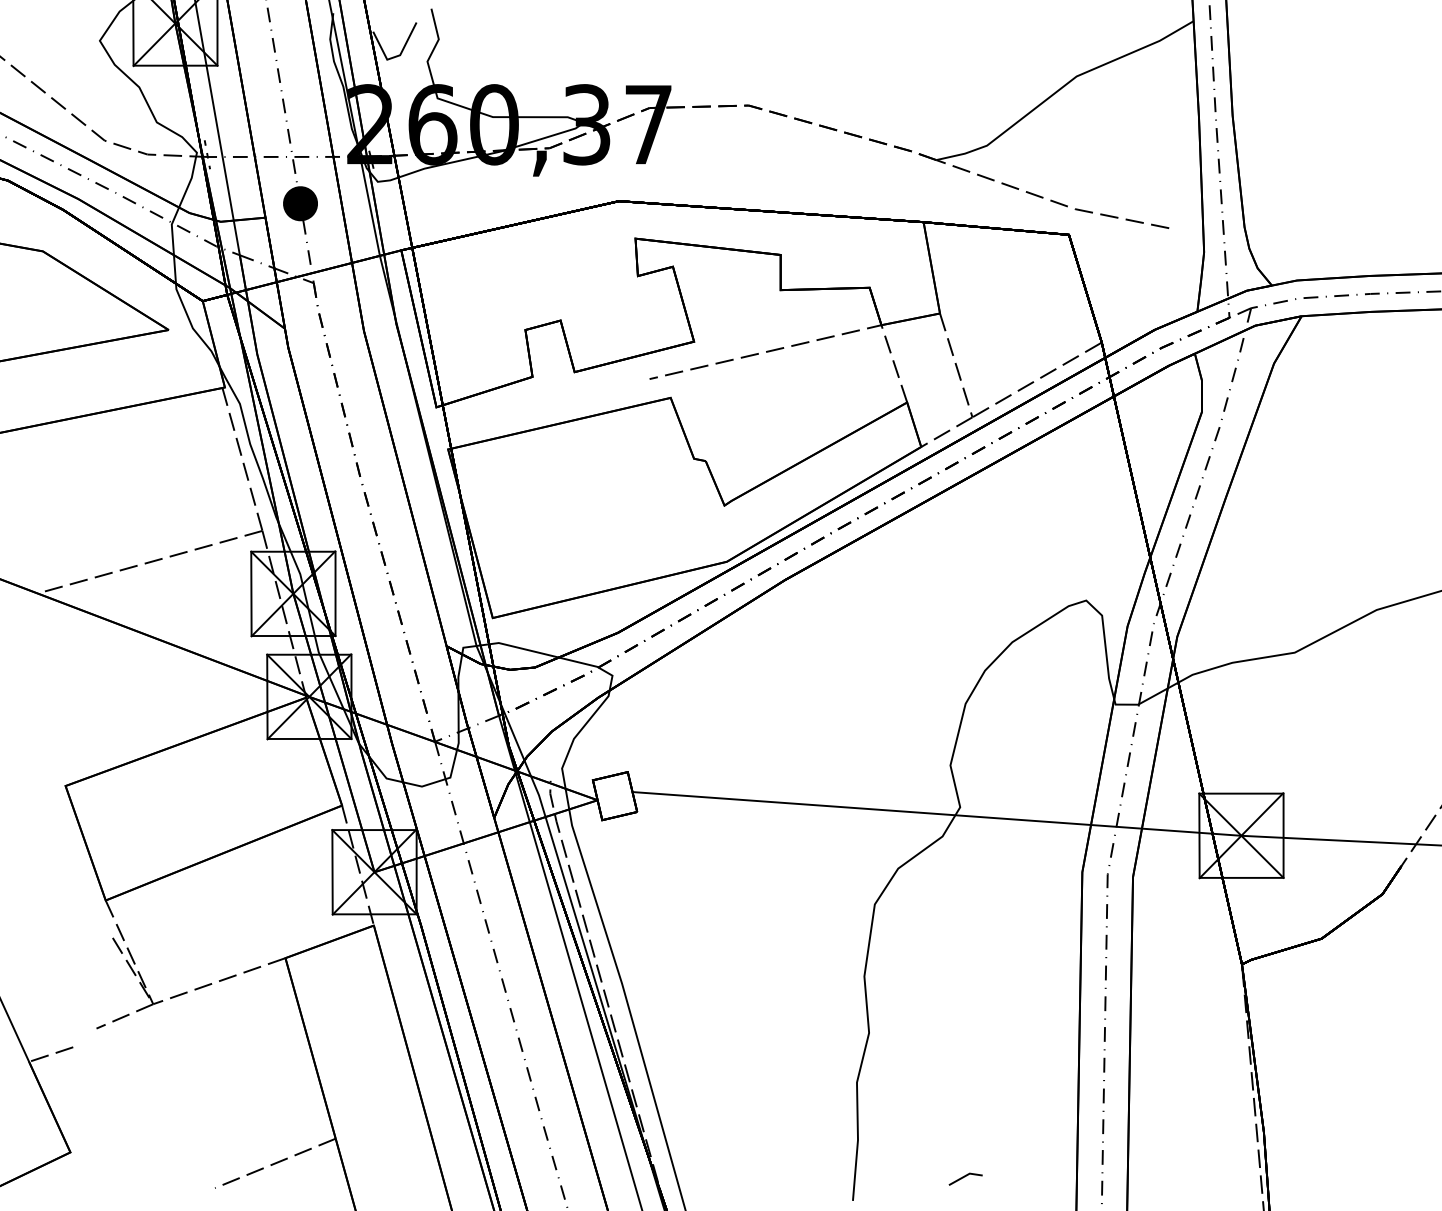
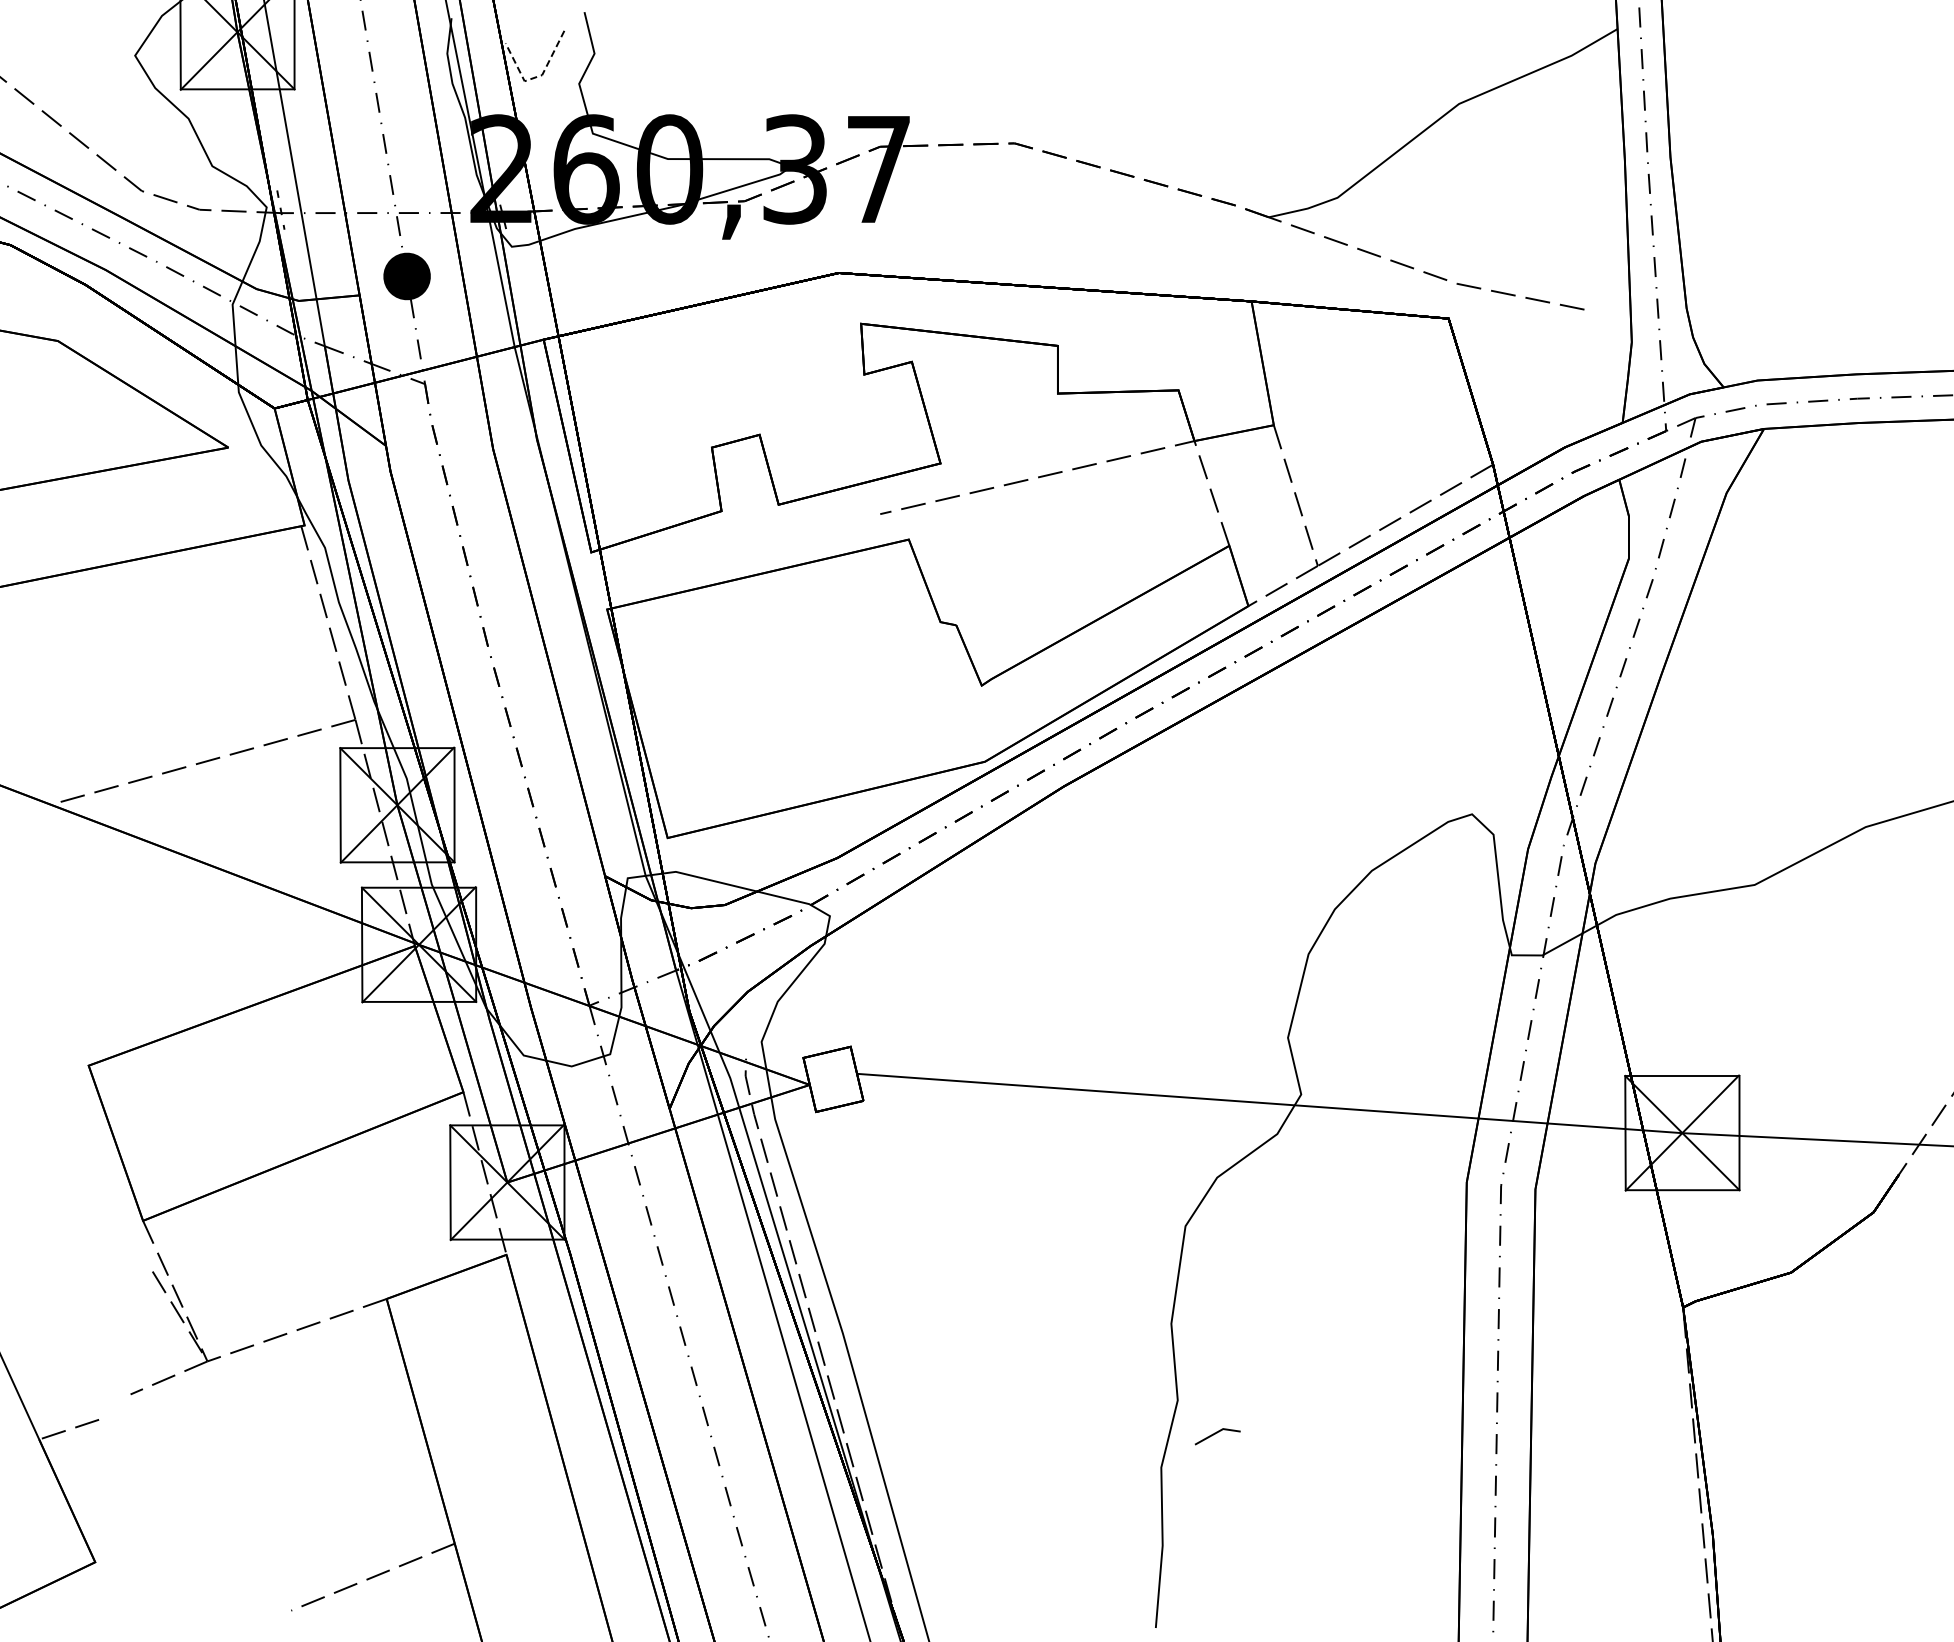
line: (395, 56) -> (536, 77), solid -> dashed
line: (964, 1177) -> (1215, 1434), moved

